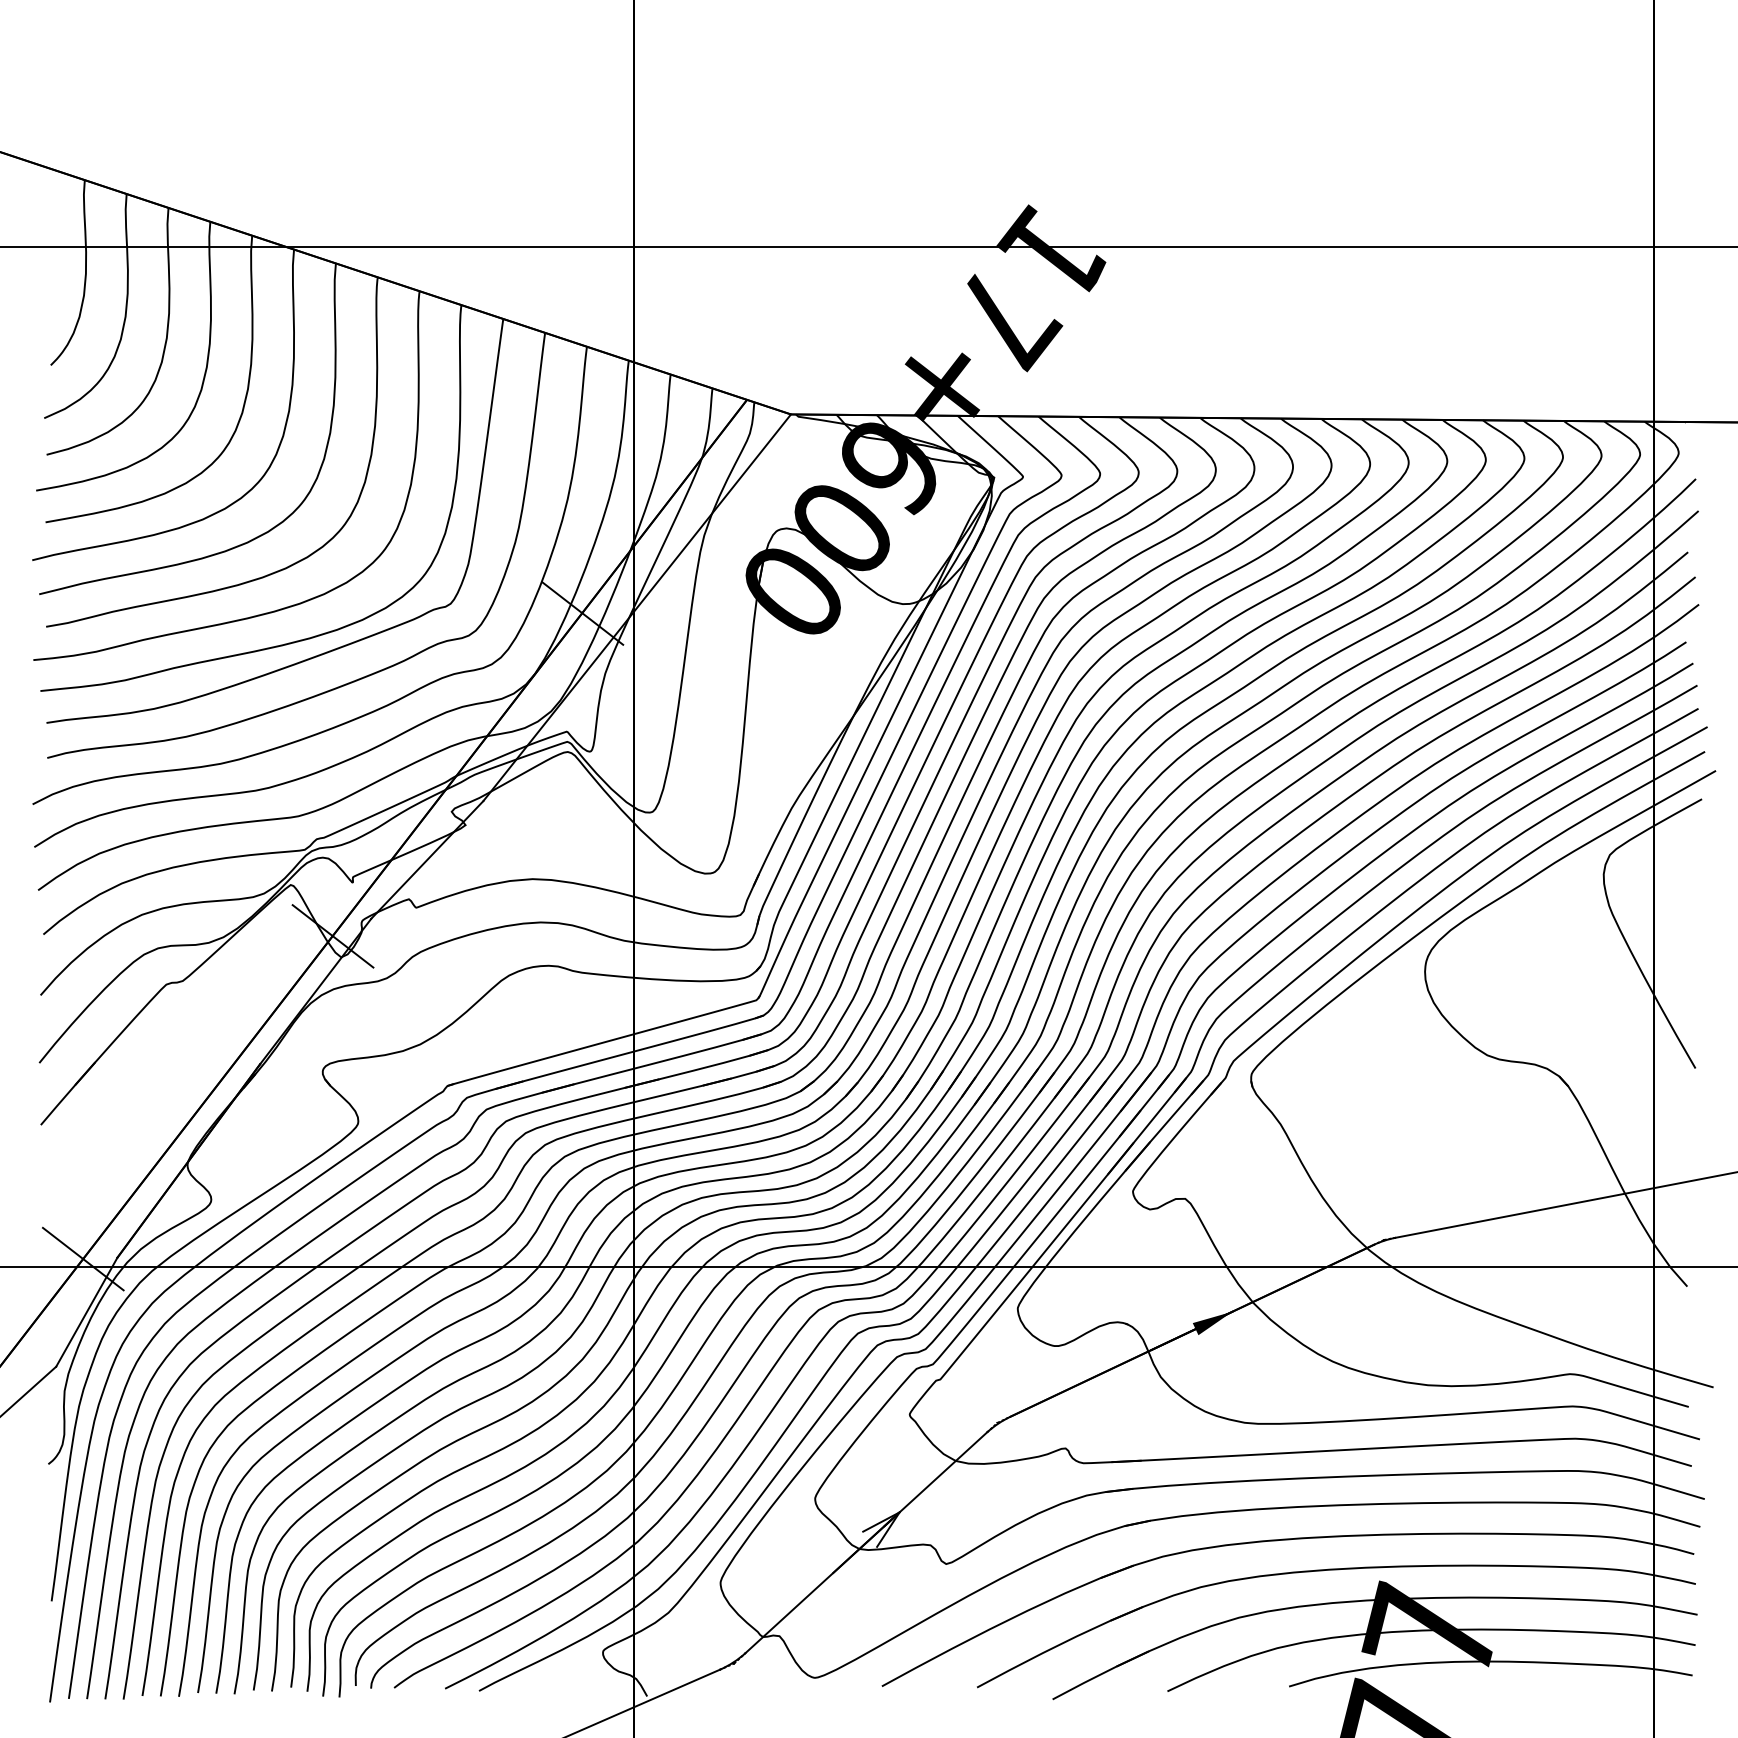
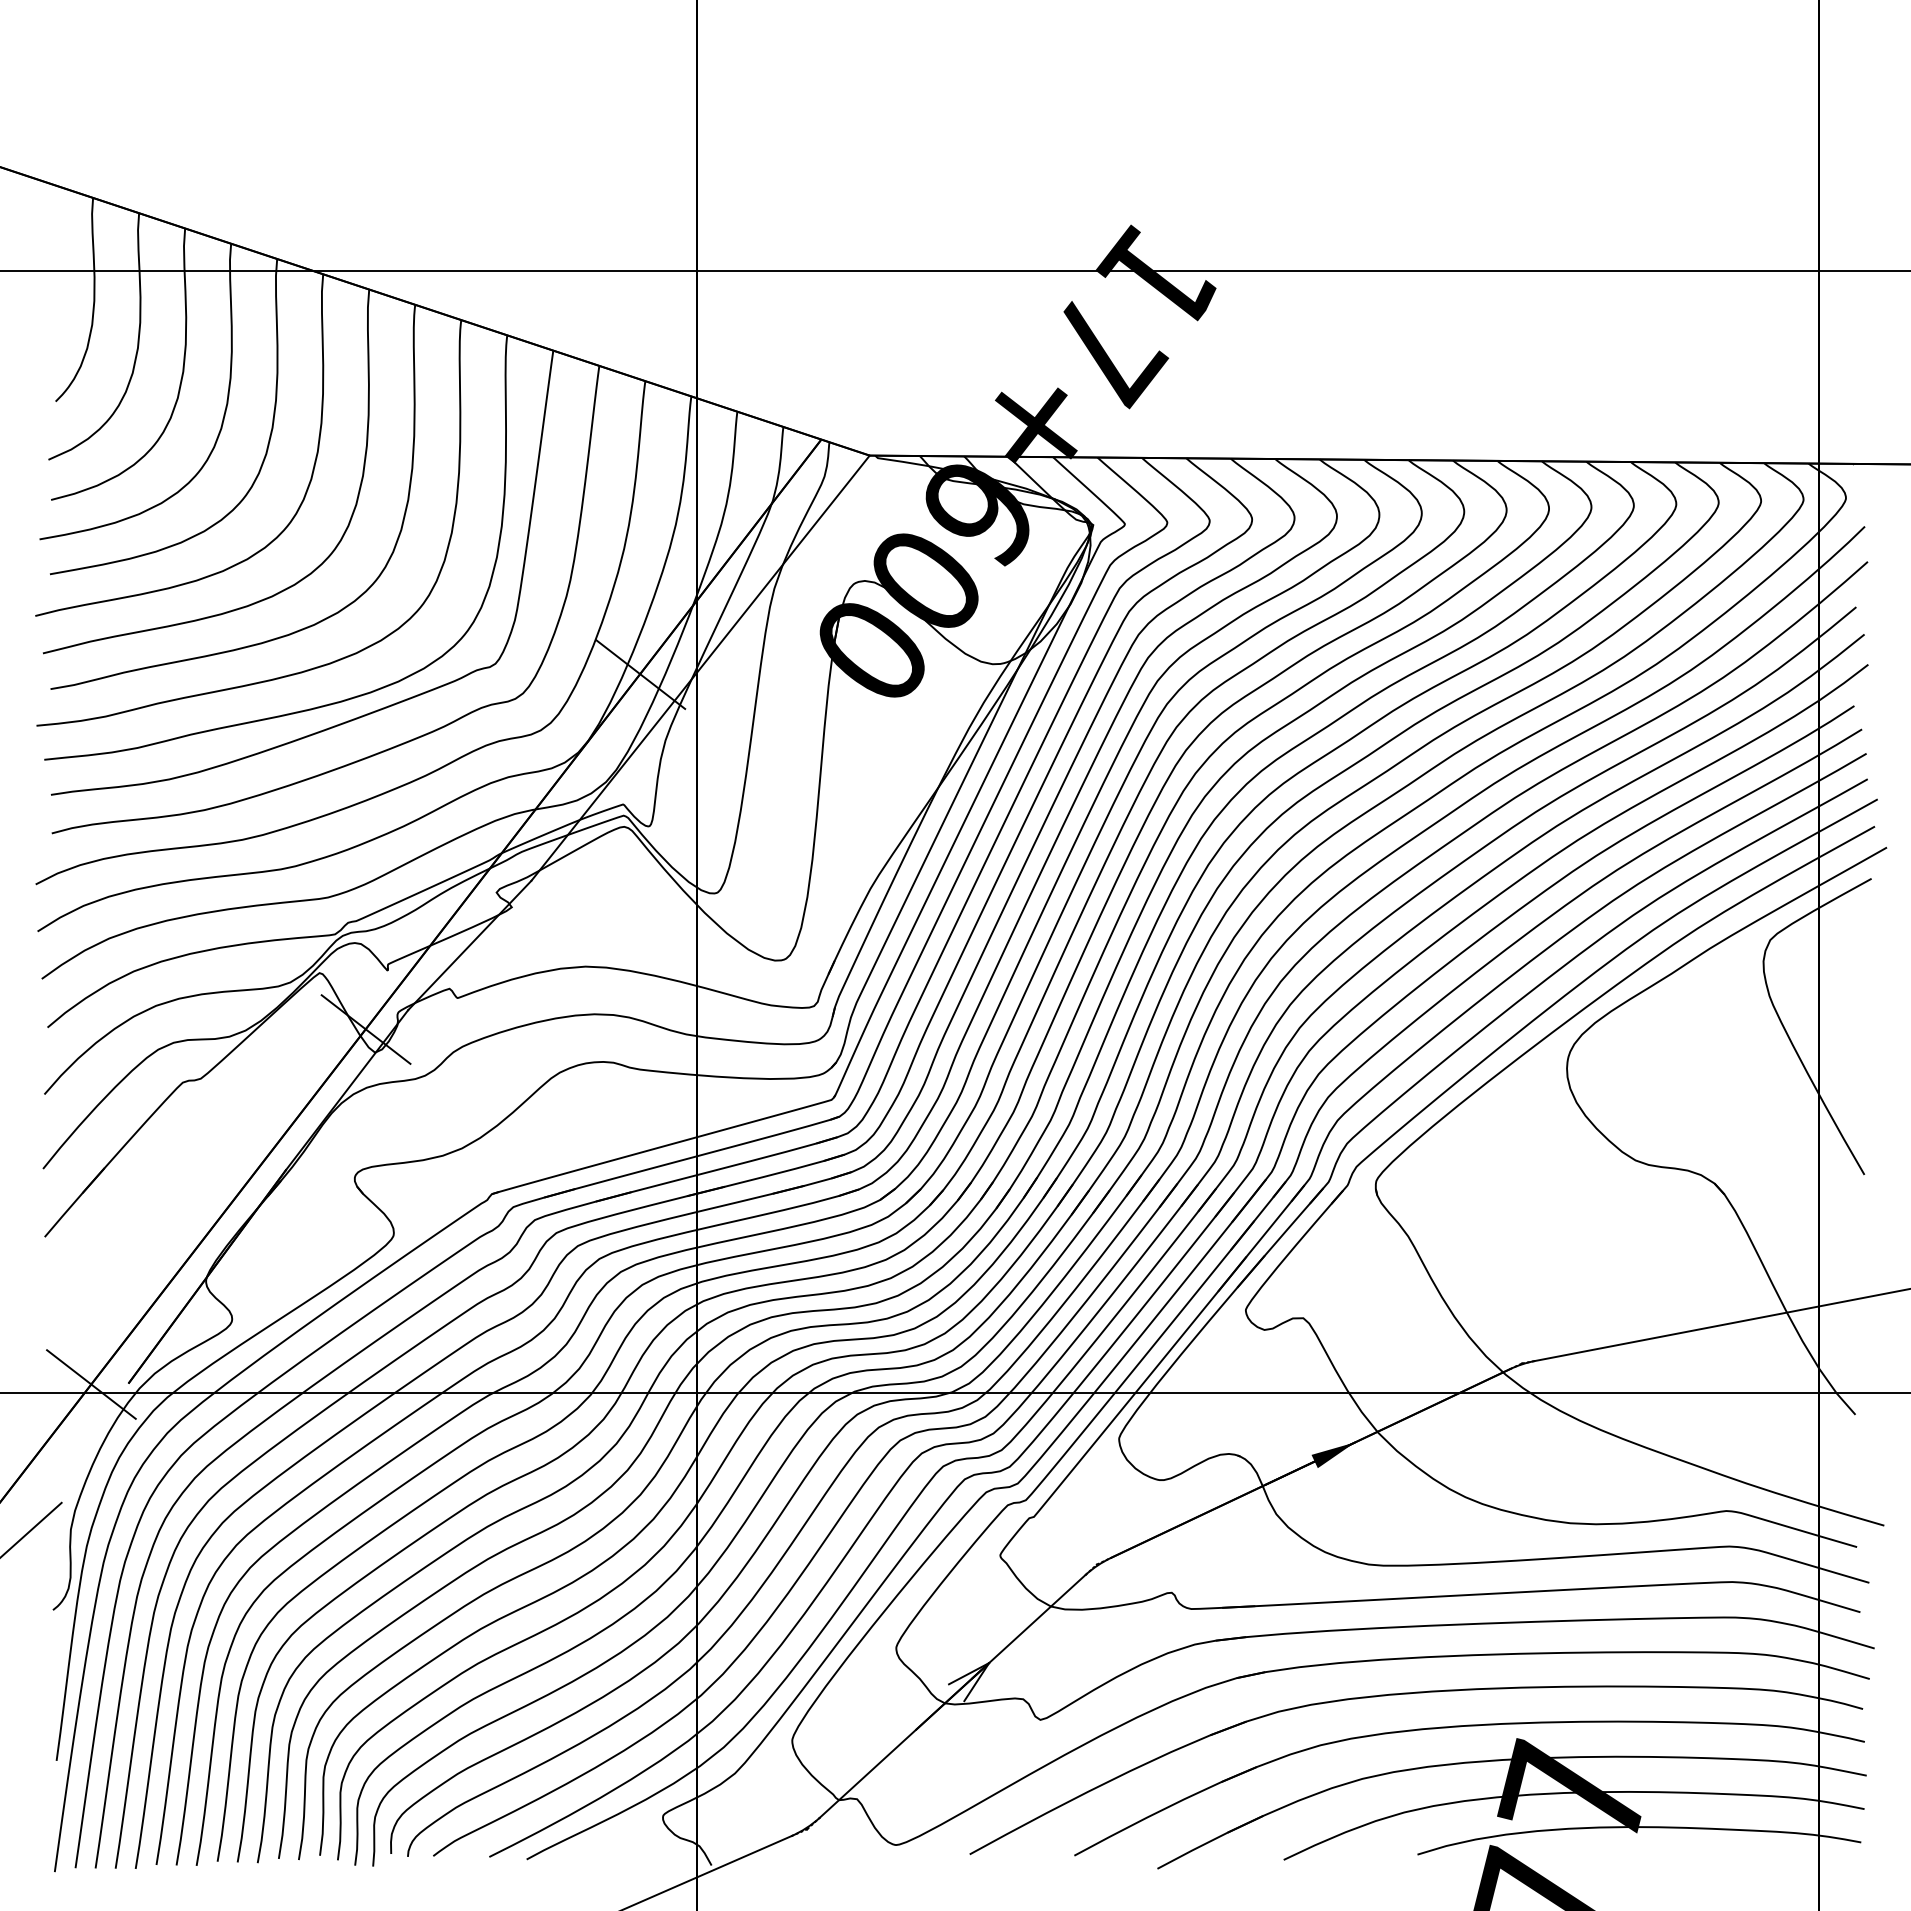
line: (87, 1311) -> (95, 1442), removed

